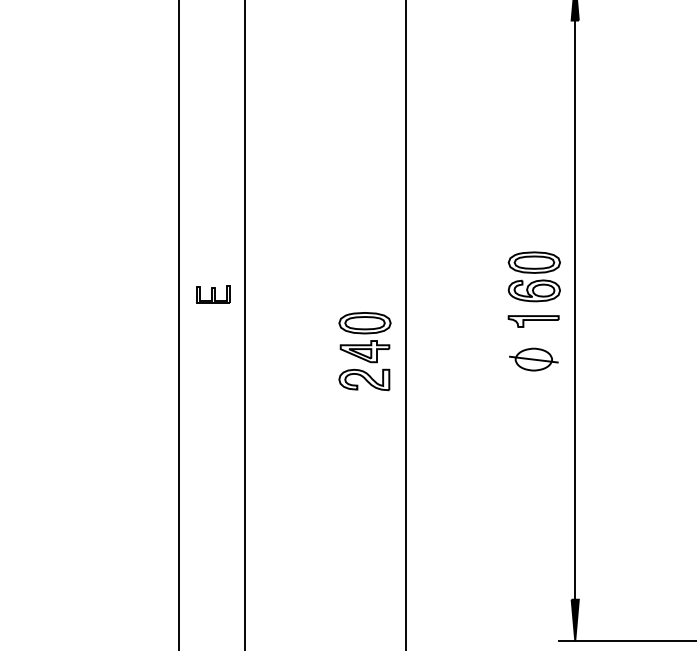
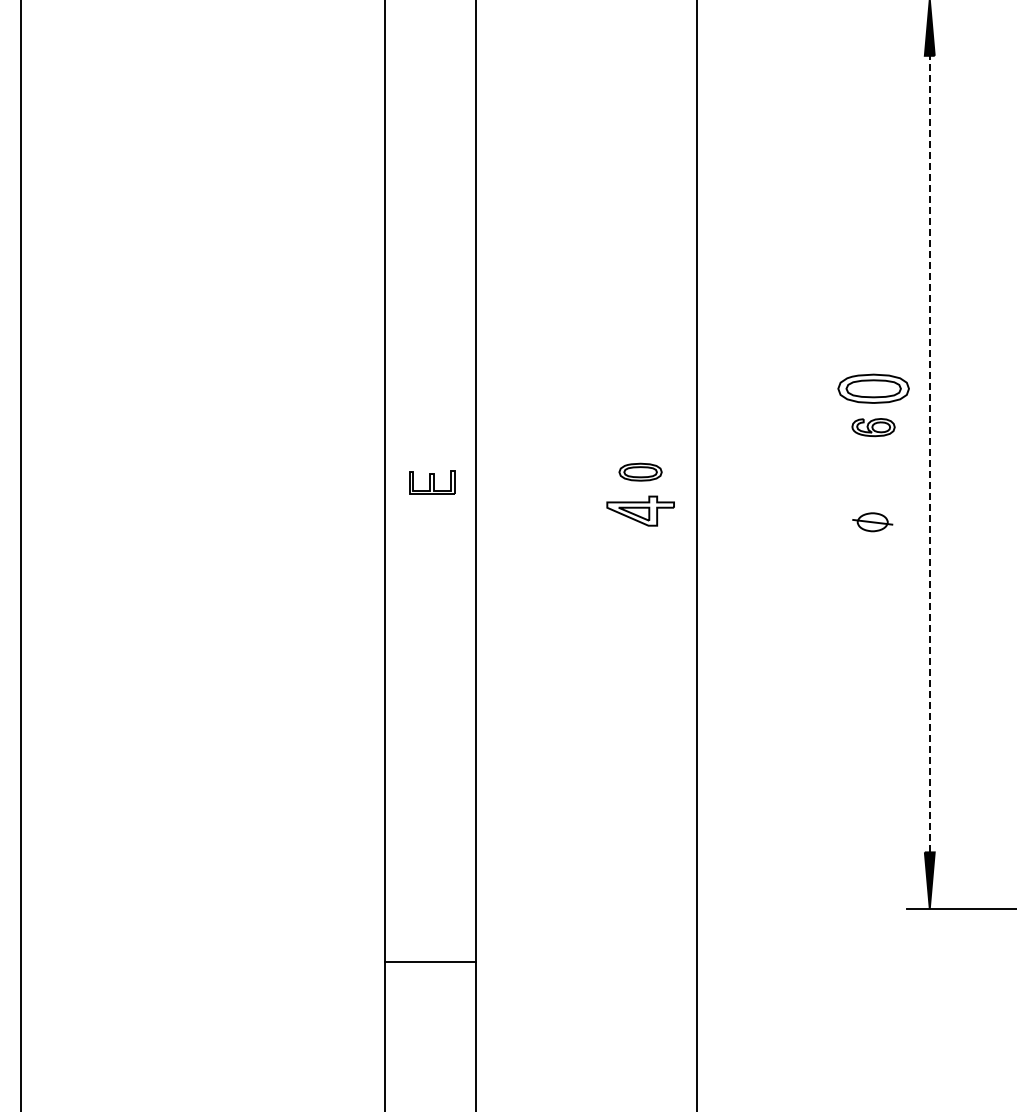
part: (534, 290) -> (873, 427), size x0.6
part: (213, 294) -> (432, 482), moved
line: (575, 309) -> (929, 453), solid -> dashed
part: (533, 321) -> (872, 469), removed
part: (364, 323) -> (640, 472), size x0.6
part: (533, 359) -> (872, 522), size x0.6
part: (364, 380) -> (639, 550), removed

